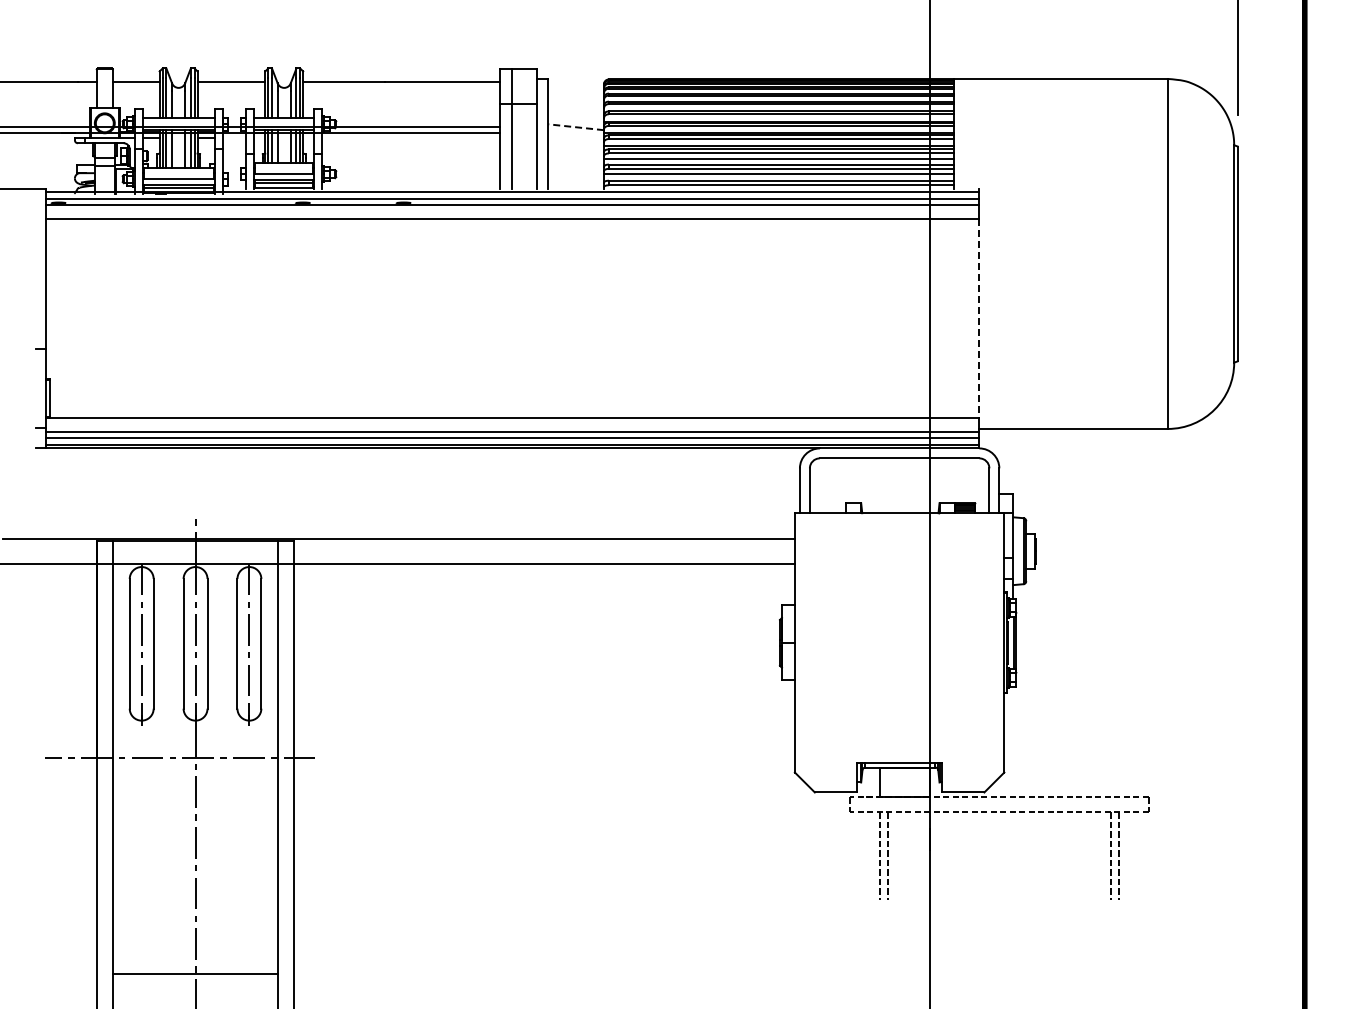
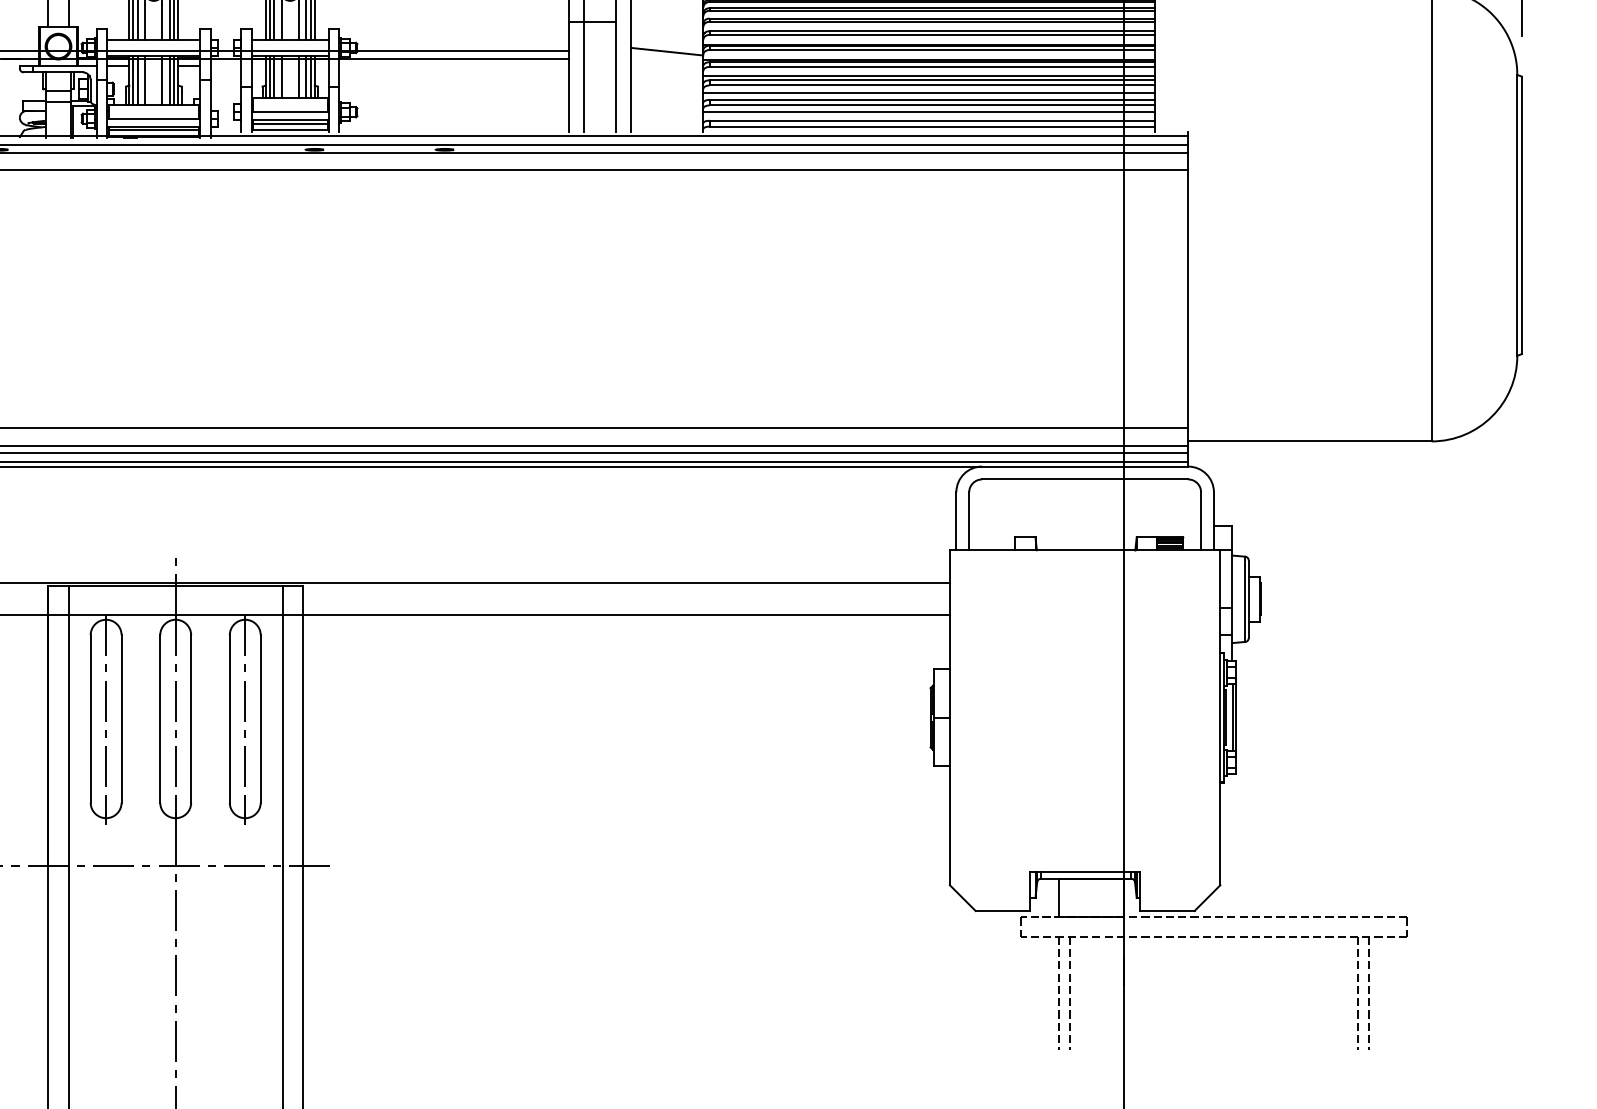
line: (575, 127) -> (666, 52), dashed -> solid
line: (979, 318) -> (1188, 298), dashed -> solid

